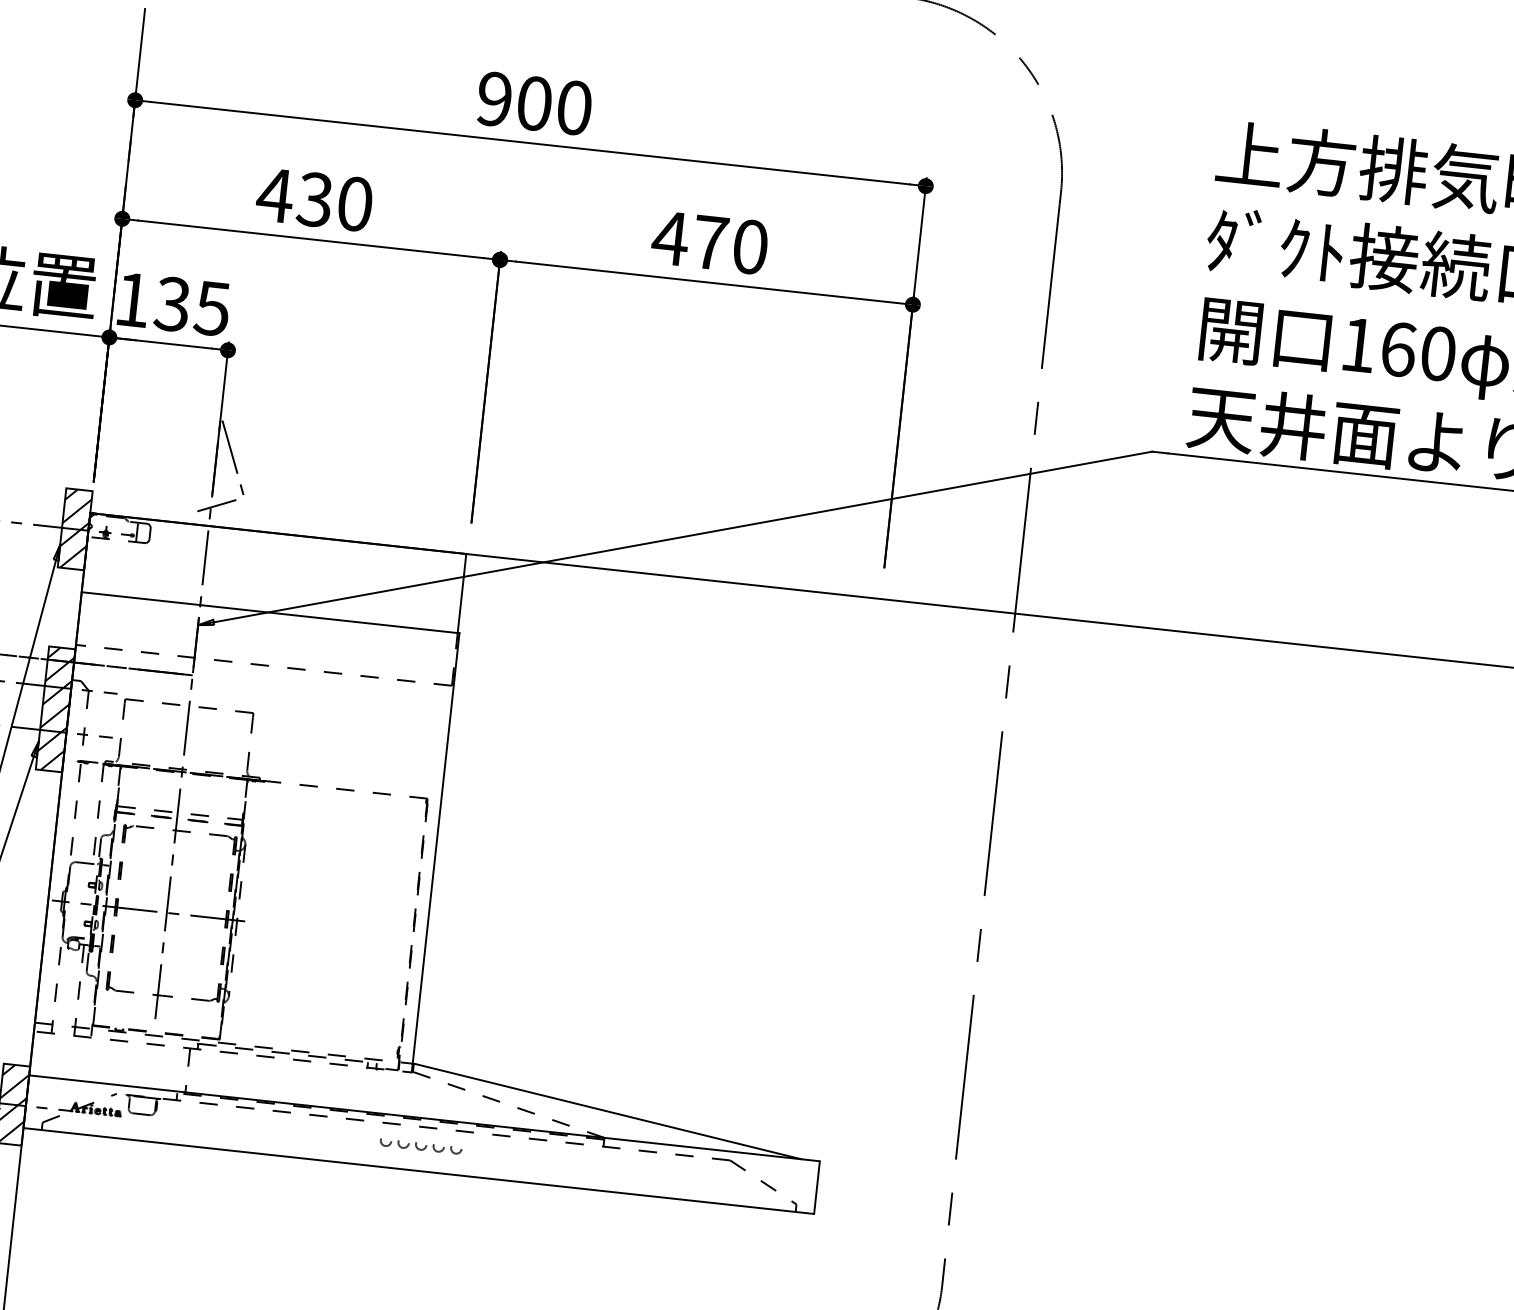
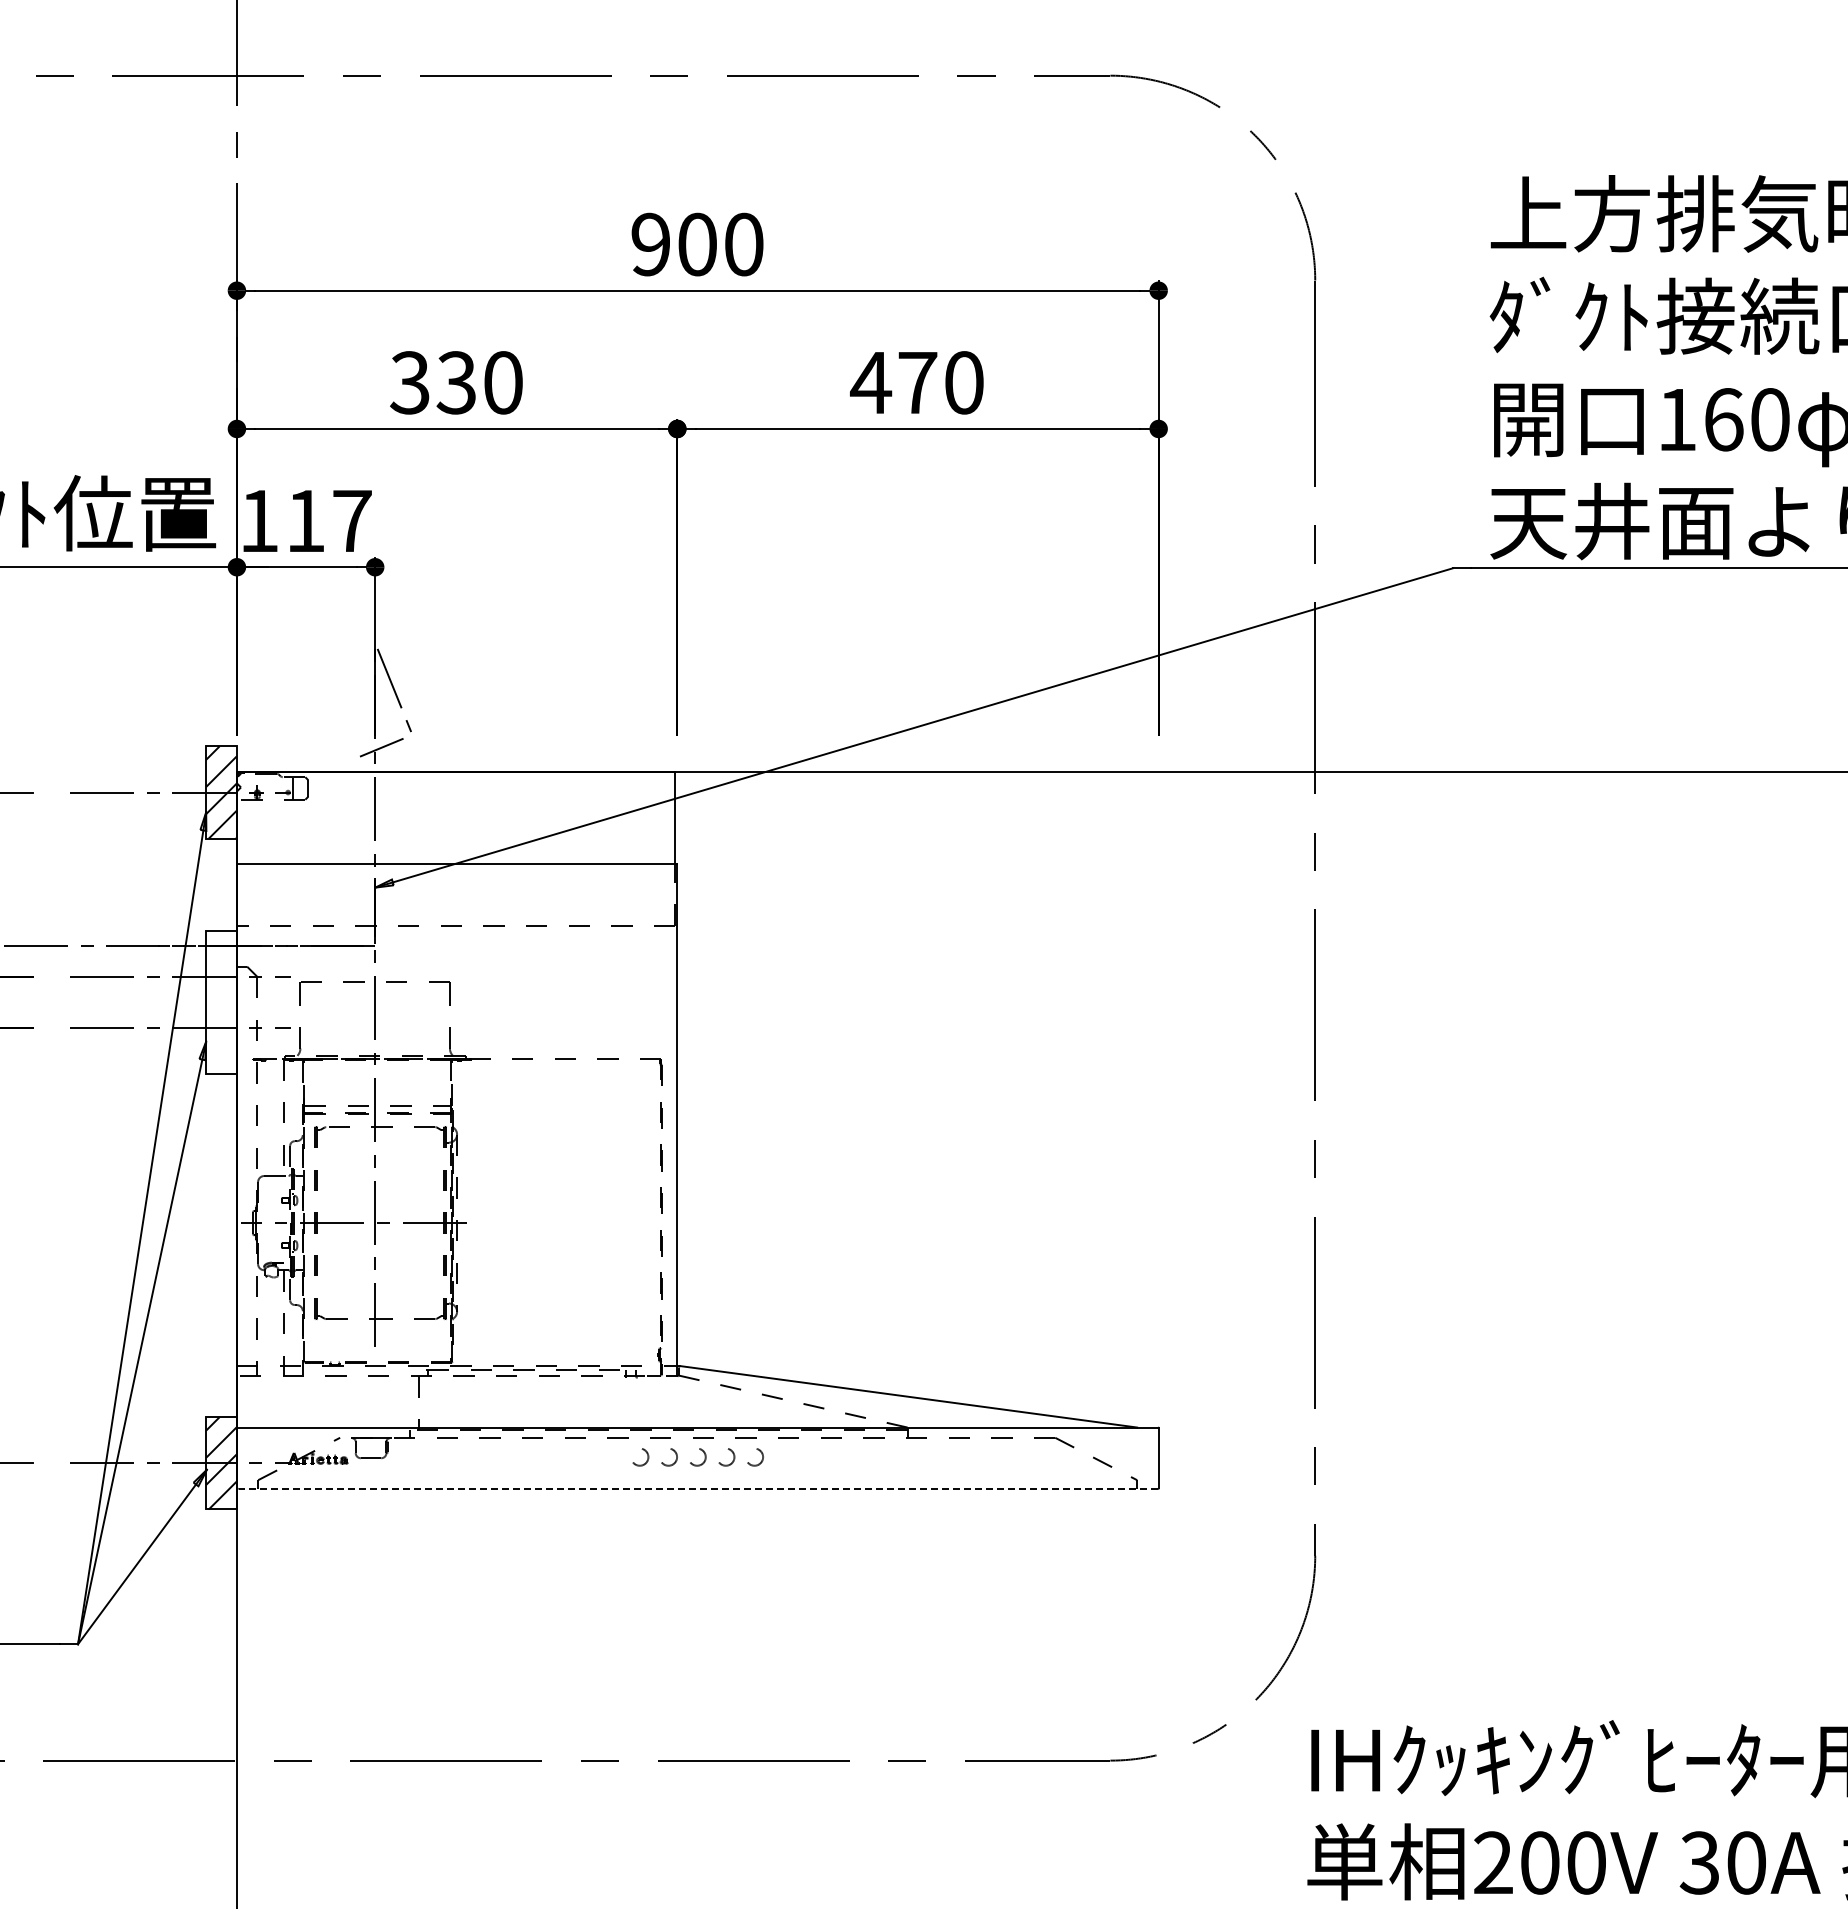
text: (275, 195) -> (410, 382), 430 -> 330
text: (192, 305) -> (328, 520), 135 -> 117
hatch: (55, 709) -> (221, 1002), removed
part: (421, 1146) -> (697, 1460), size x1.4
line: (419, 1170) -> (698, 1488), solid -> dashed

